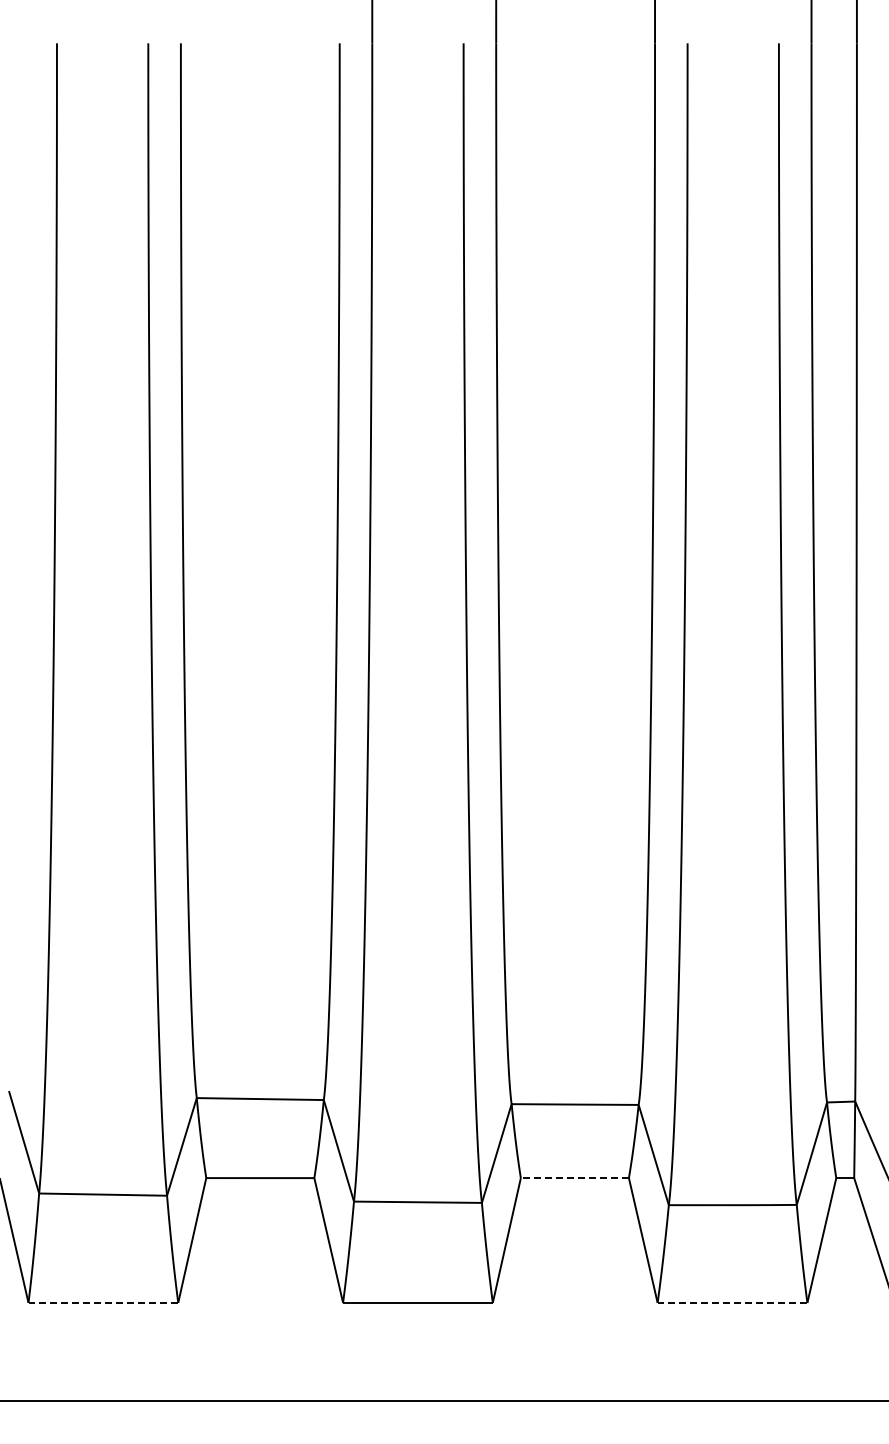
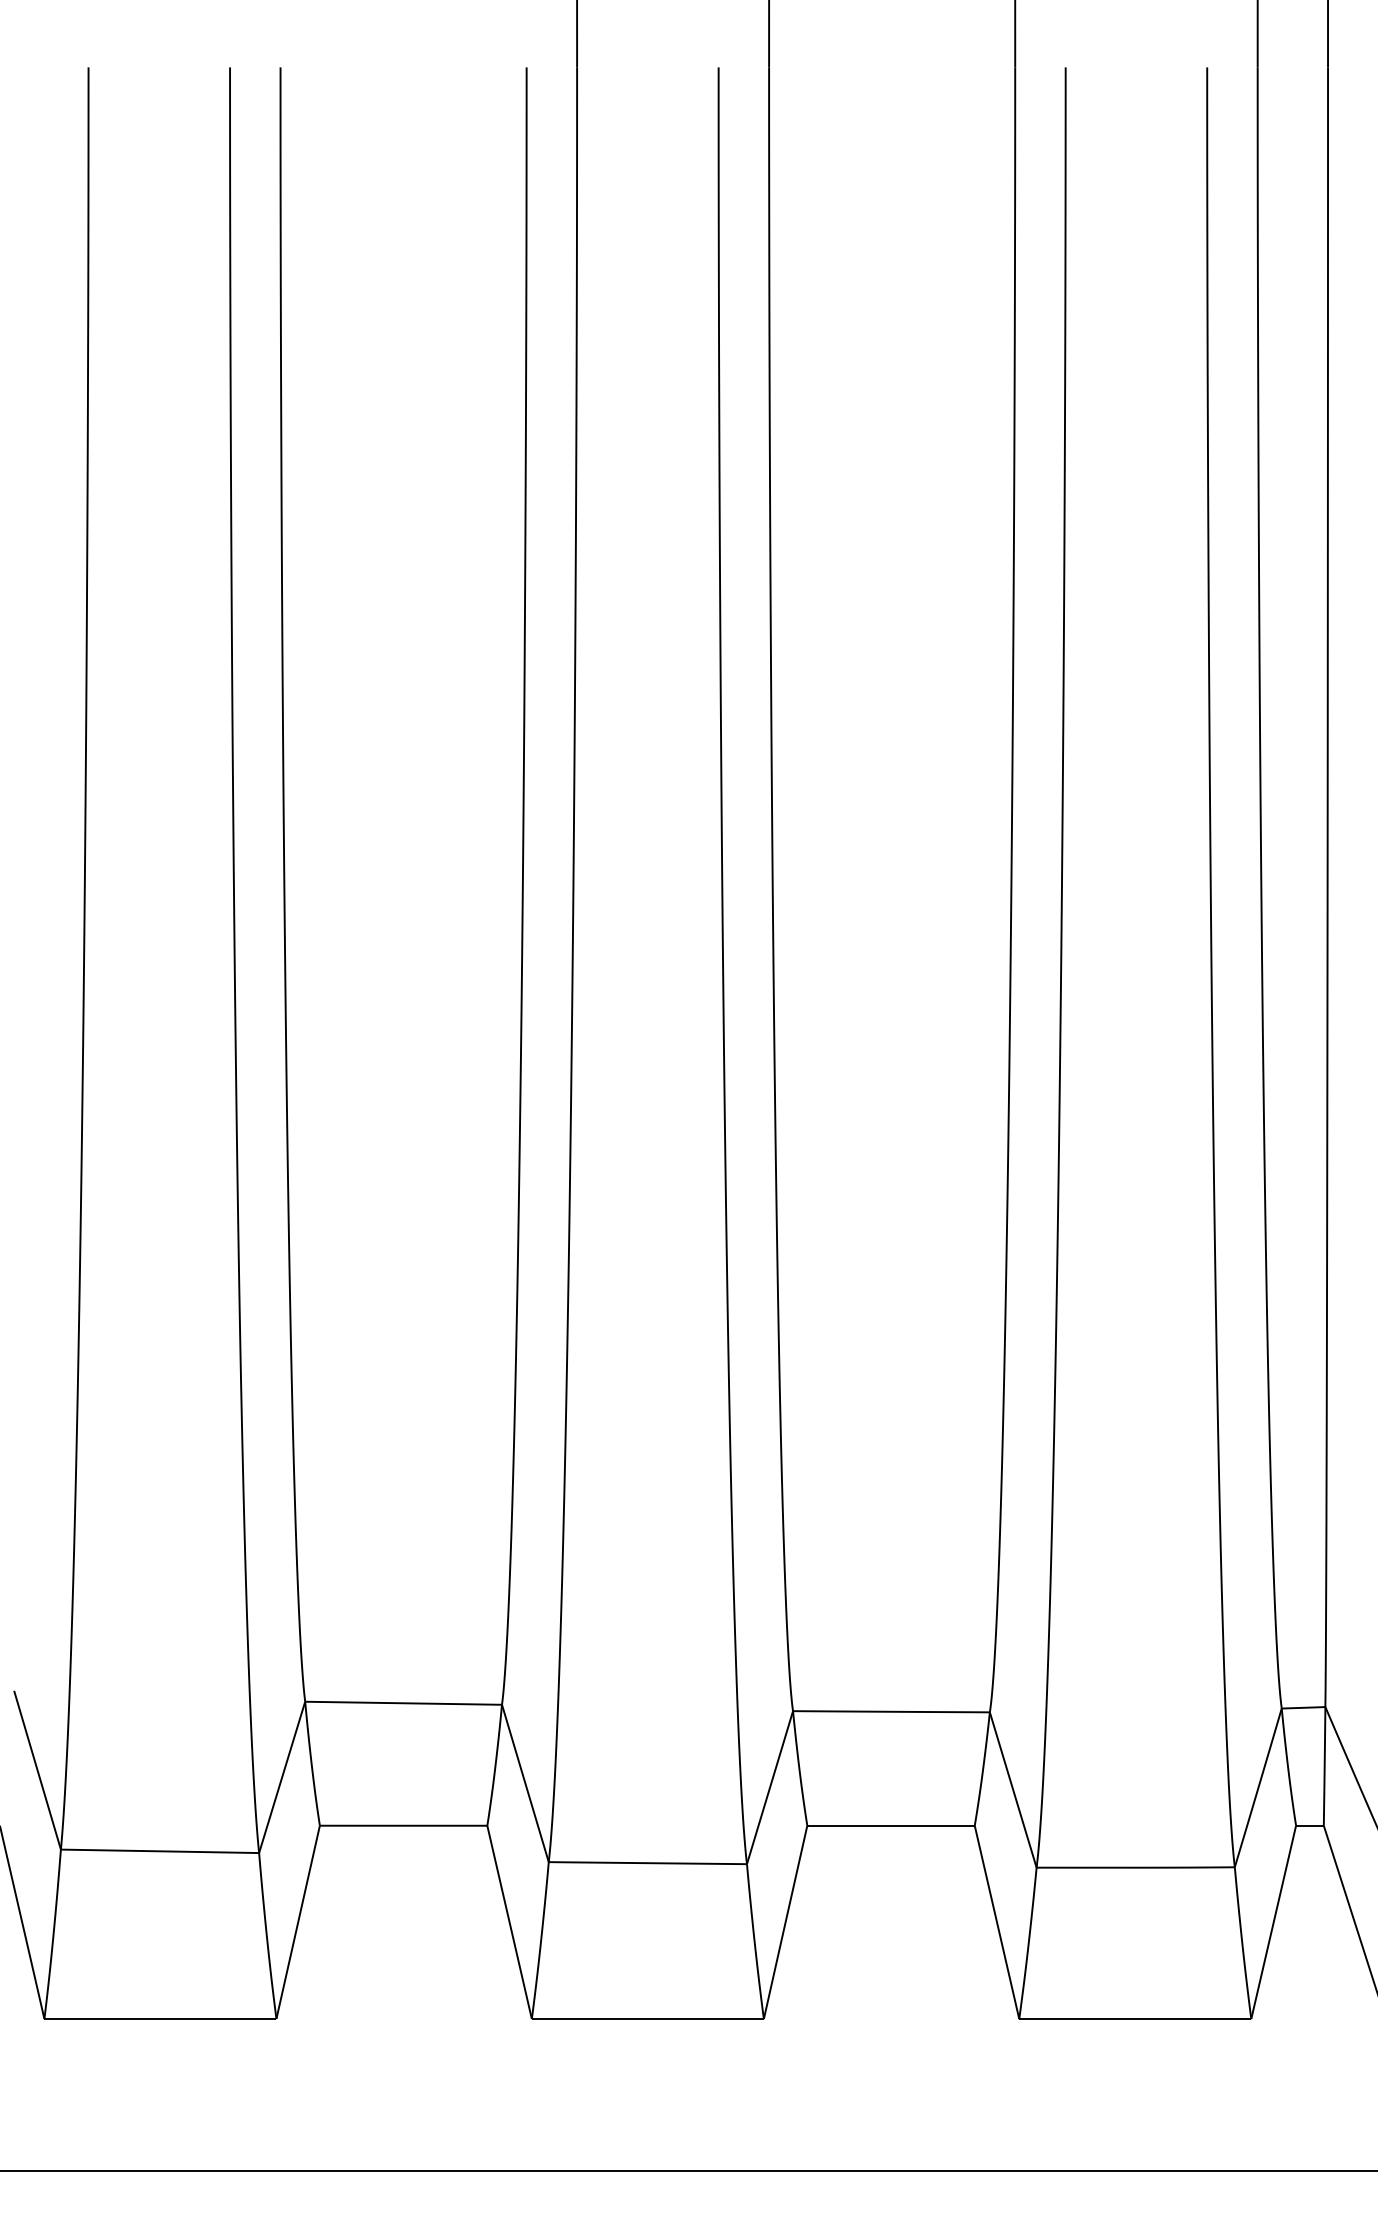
line: (574, 1178) -> (890, 1826), dashed -> solid
line: (103, 1302) -> (160, 2018), dashed -> solid
line: (732, 1302) -> (1135, 2018), dashed -> solid

